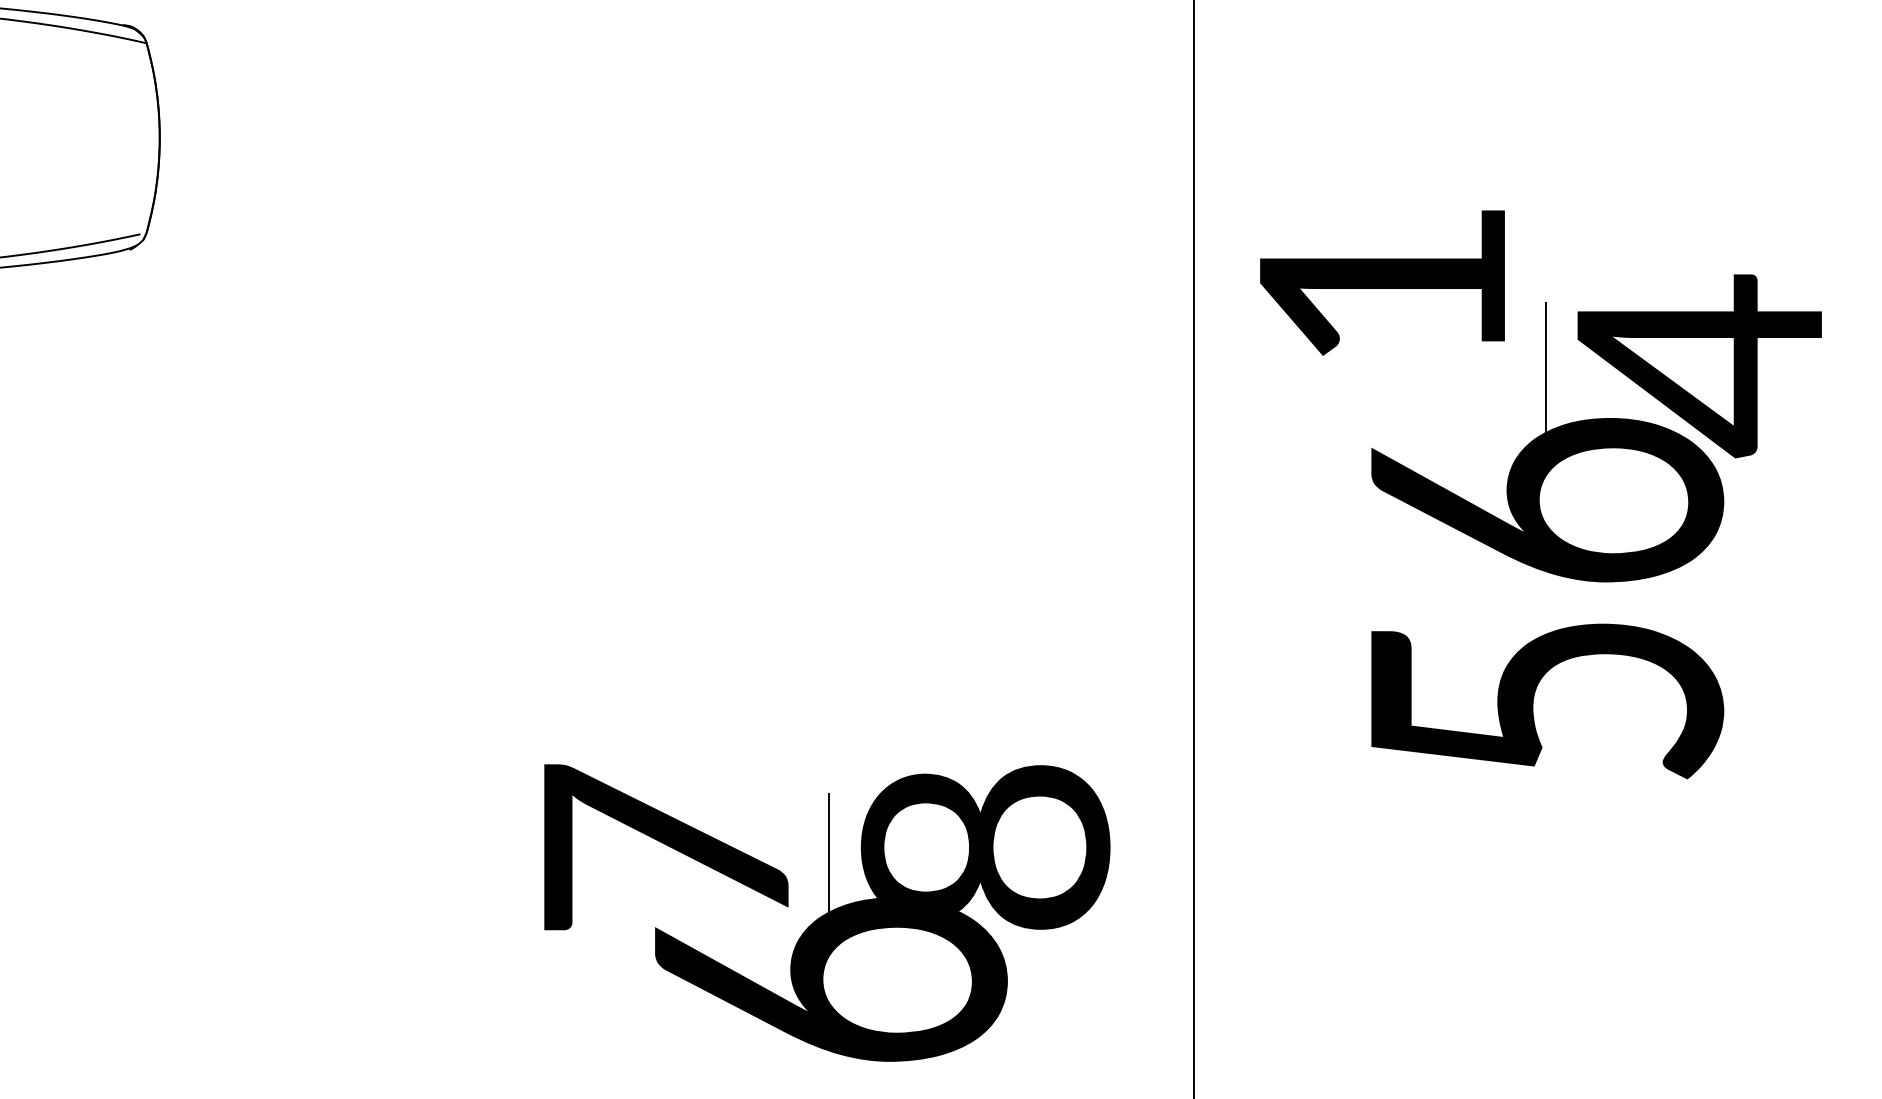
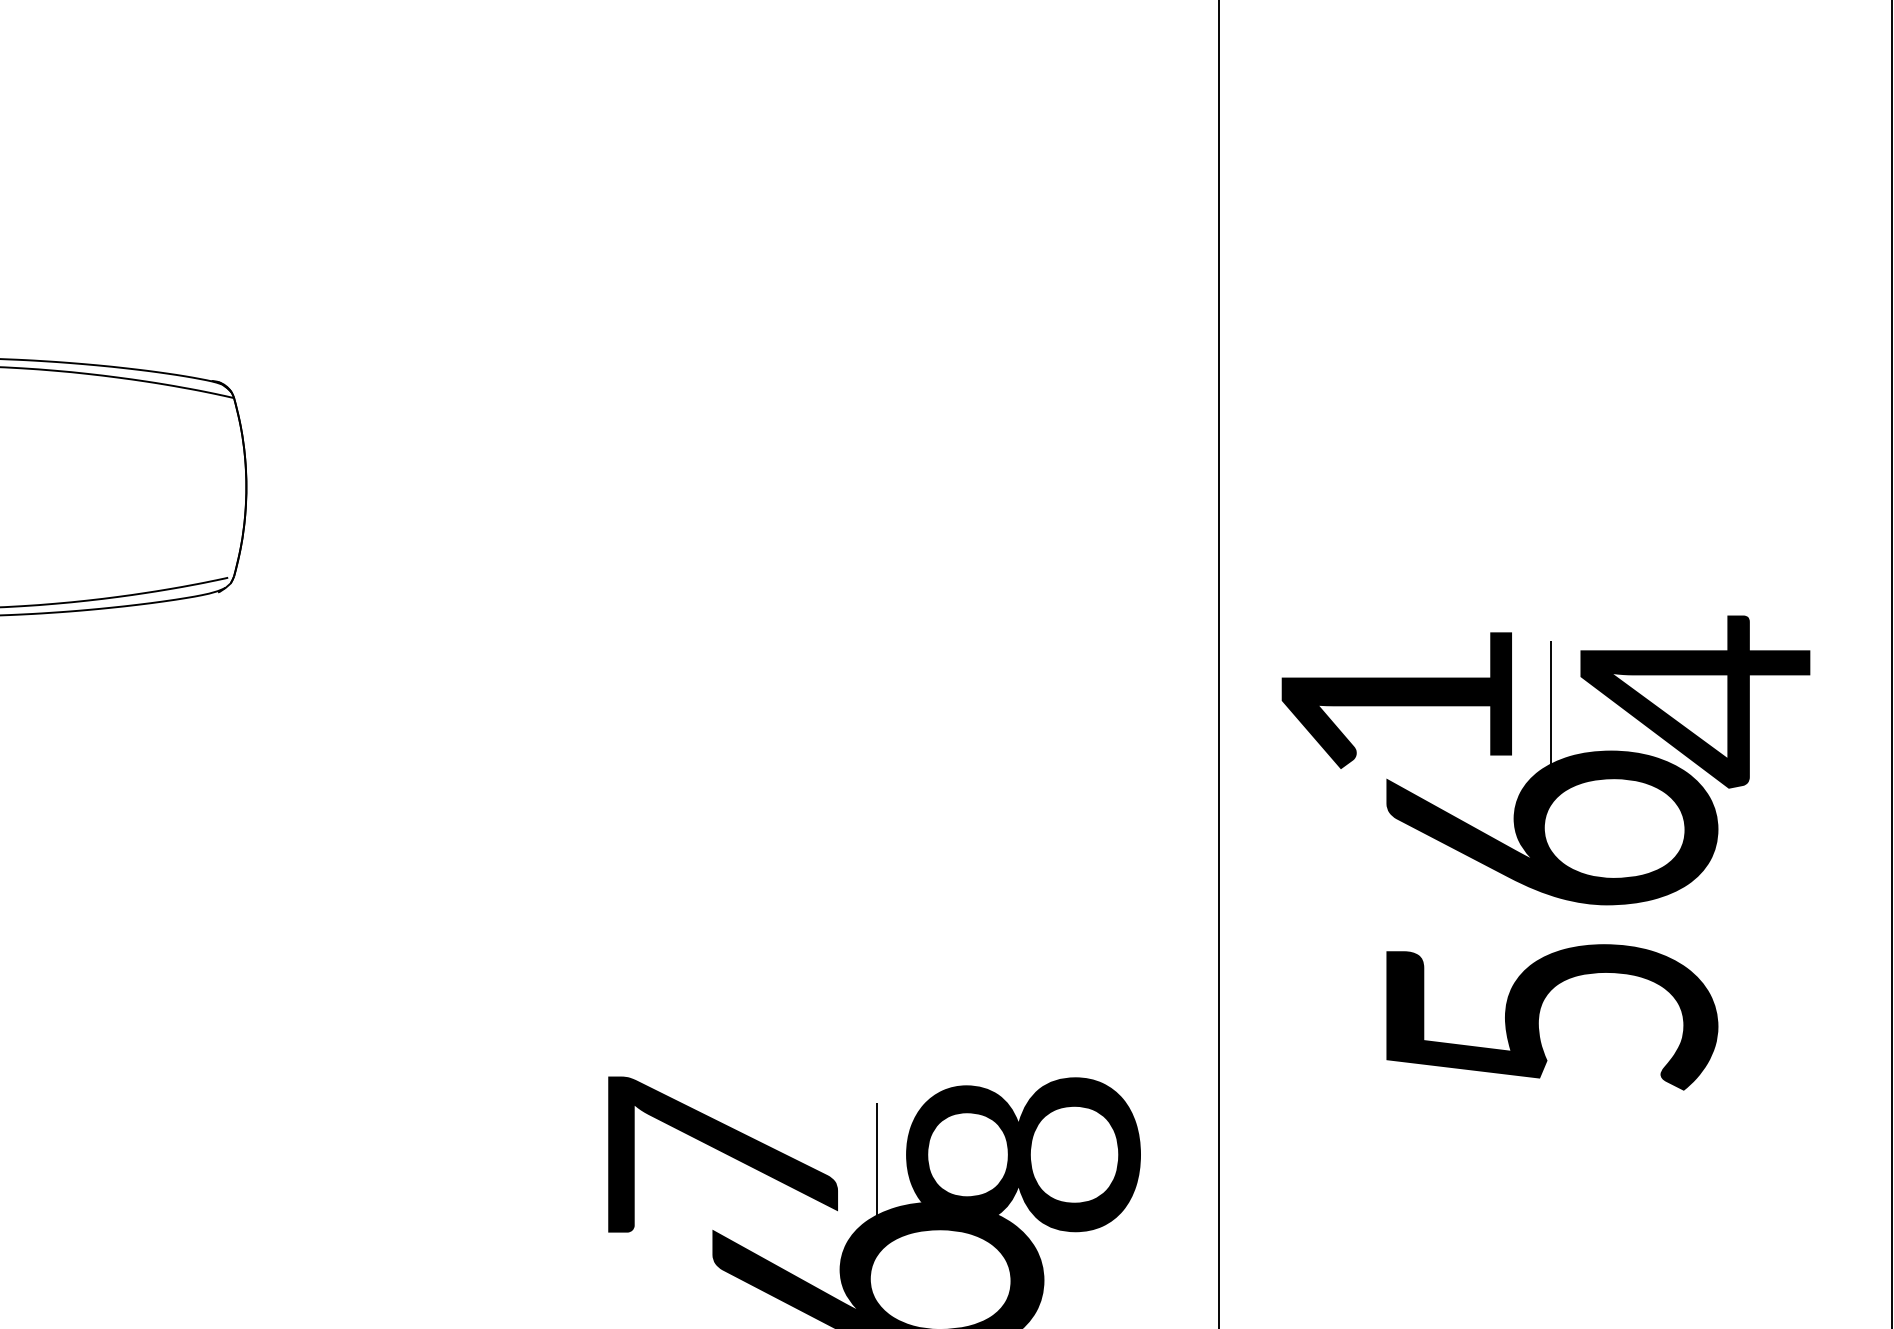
text: (1382, 282) -> (1396, 700), moved

